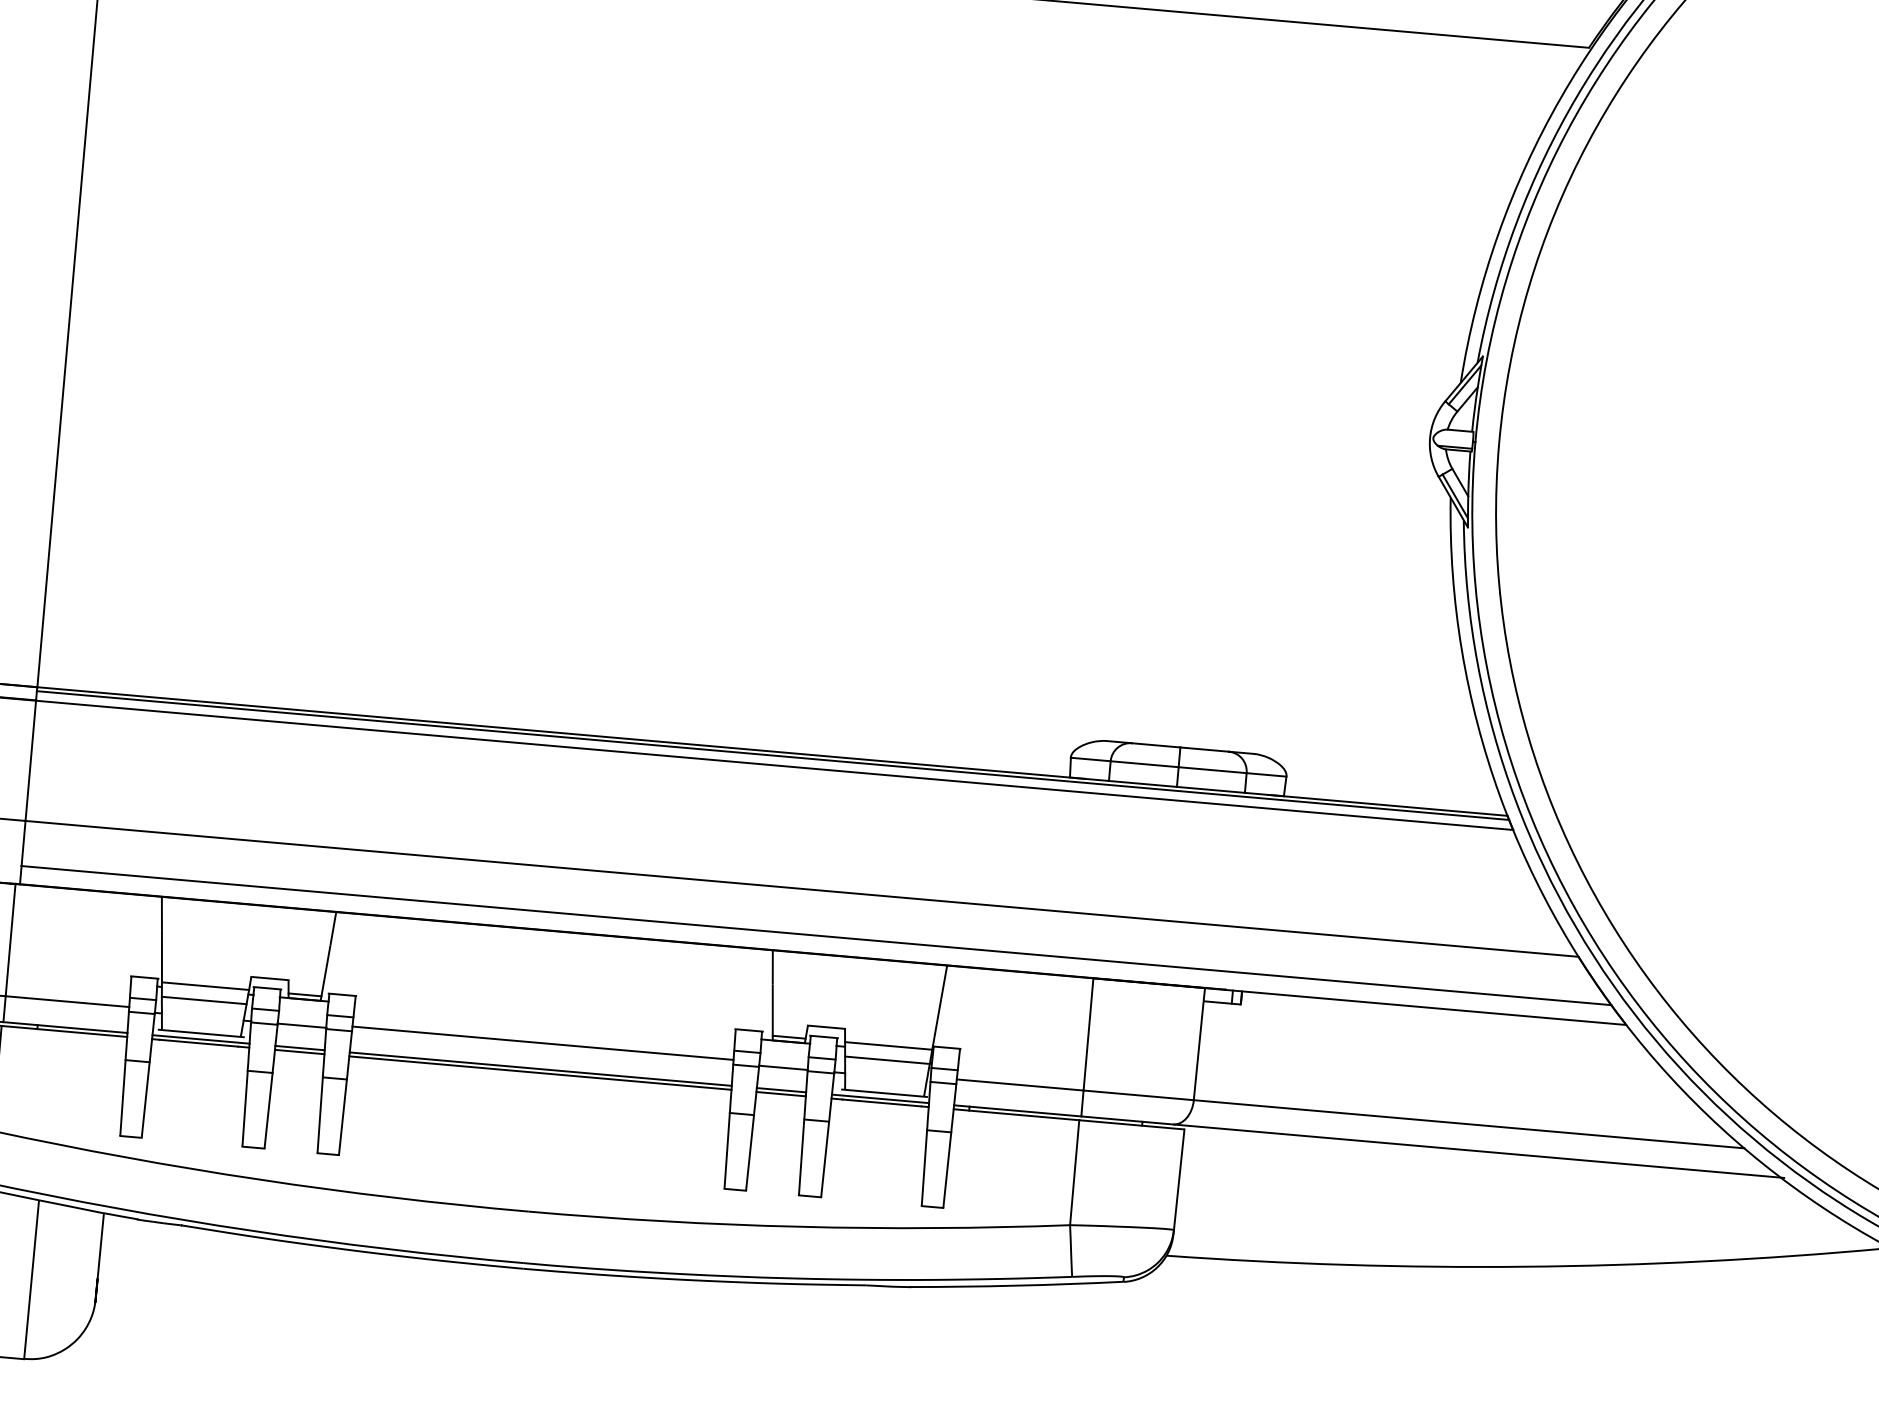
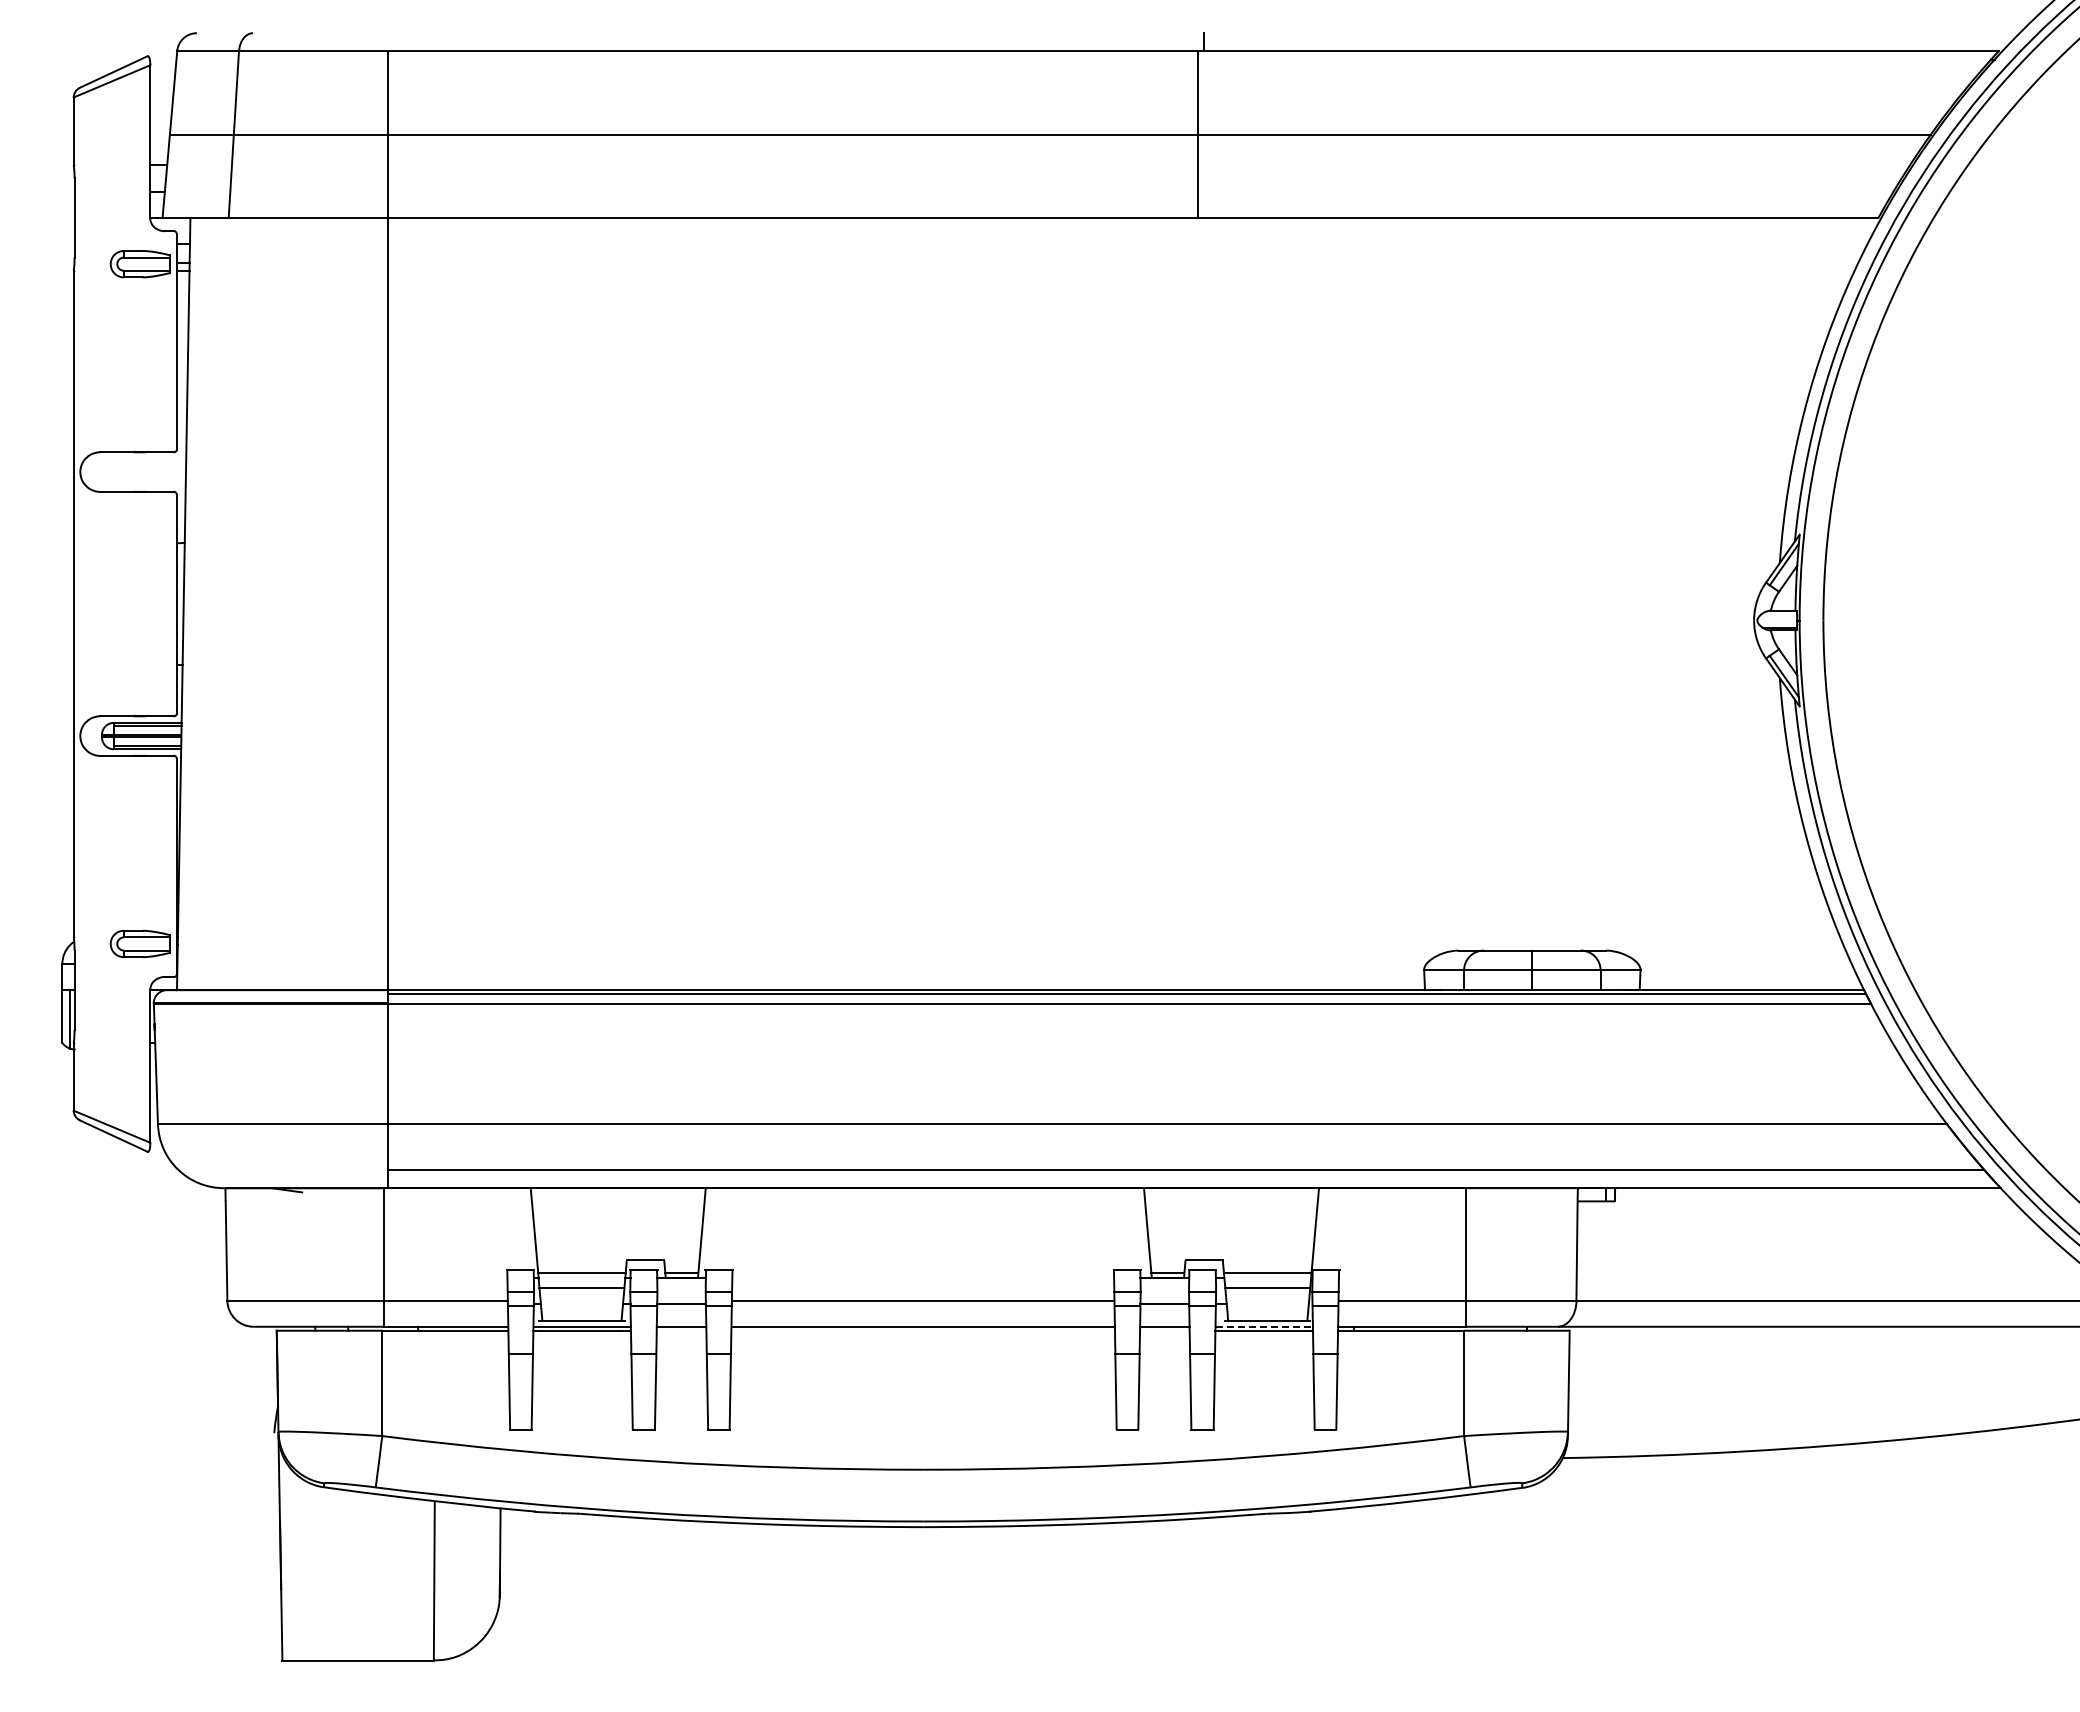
line: (299, 1051) -> (681, 1330), removed
line: (539, 1072) -> (922, 1330), removed
line: (780, 1093) -> (1164, 1330), removed
line: (880, 1098) -> (1264, 1326), solid -> dashed

